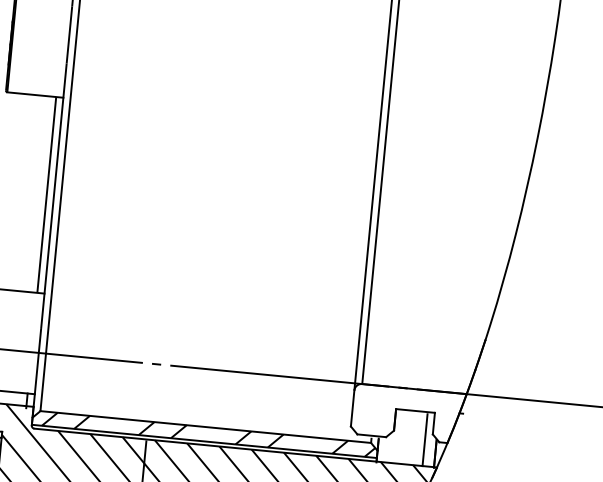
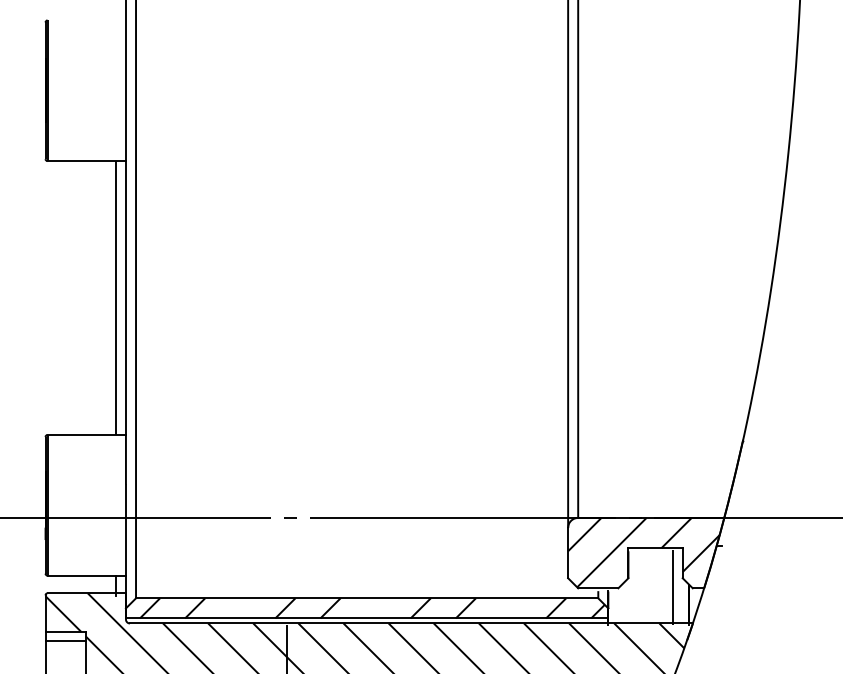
hatch: (406, 413) -> (643, 552), added

